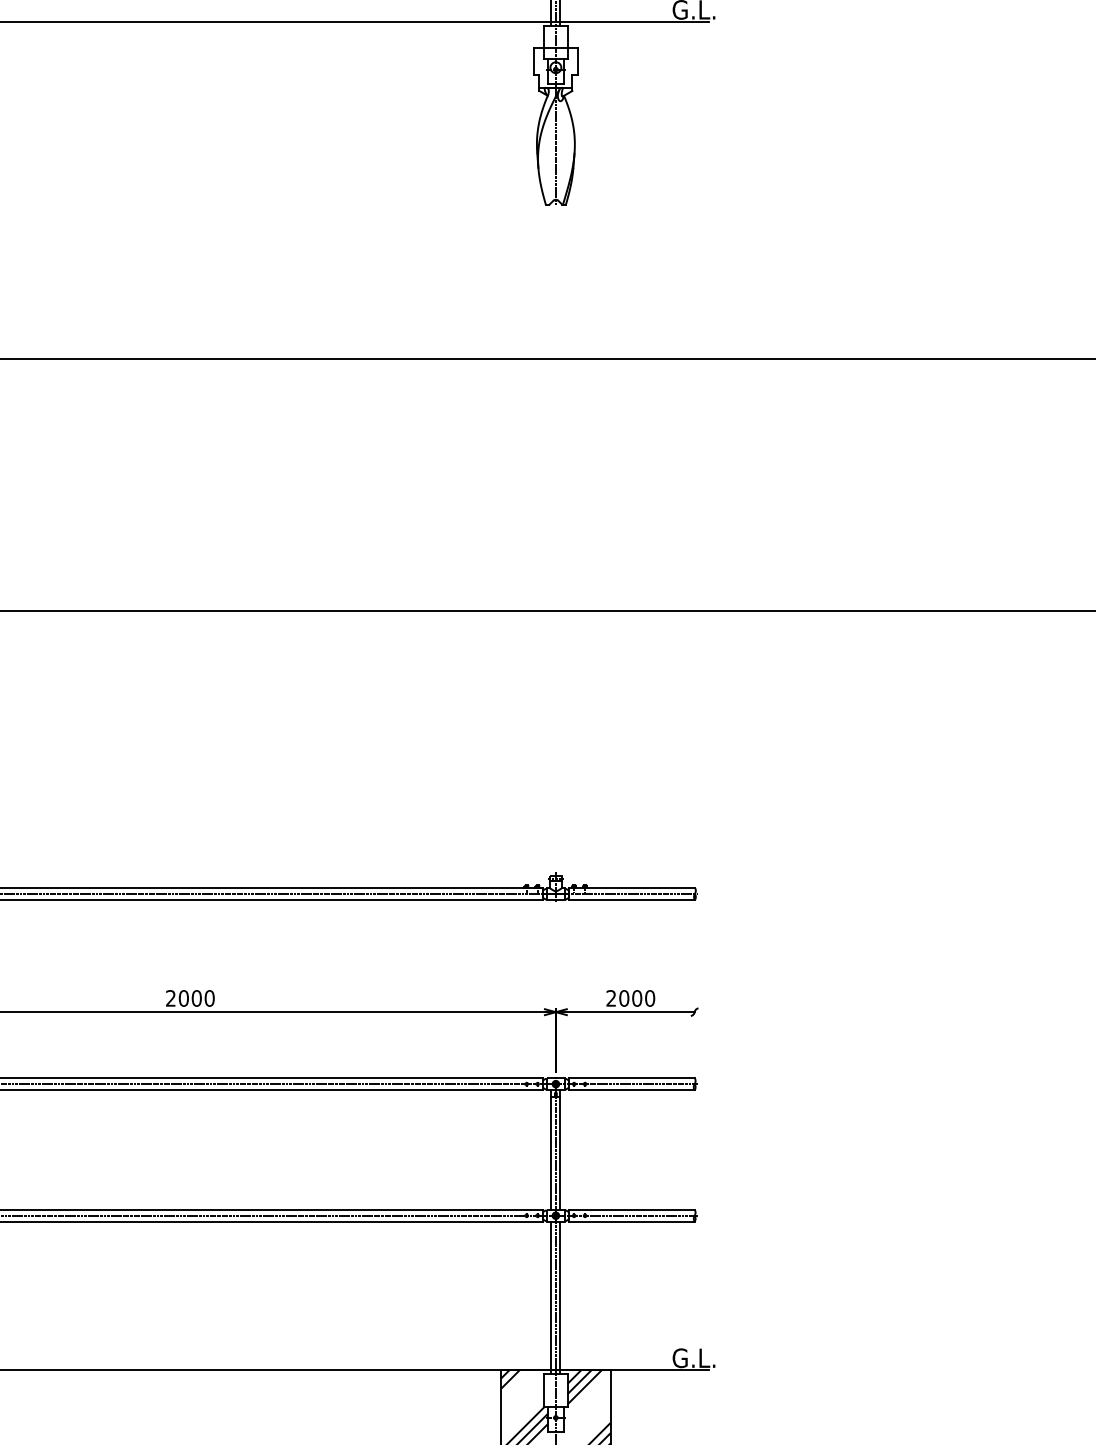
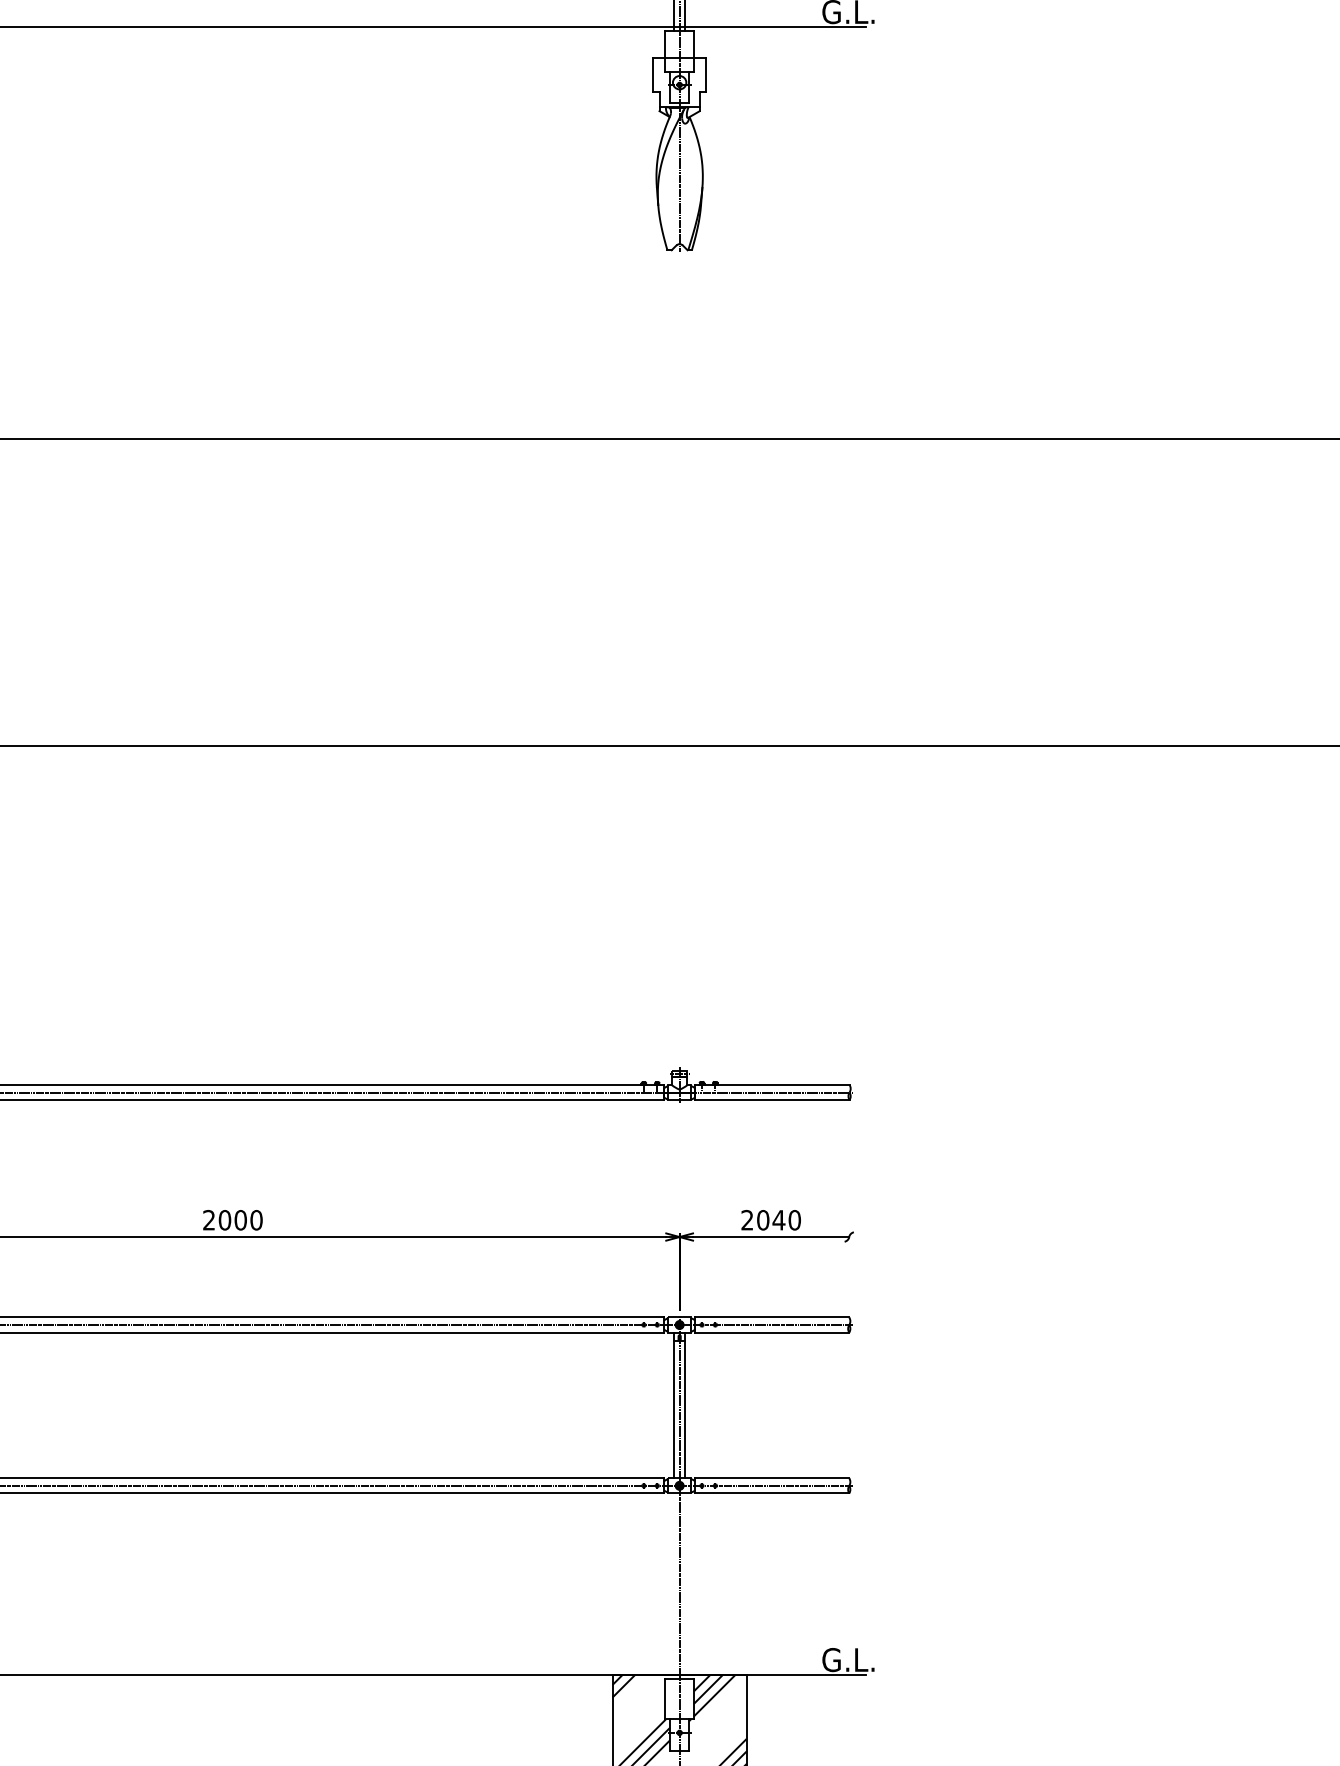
text: (636, 998) -> (778, 1220), 2000 -> 2040
line: (551, 1298) -> (674, 1586), removed
line: (560, 1298) -> (685, 1586), removed

